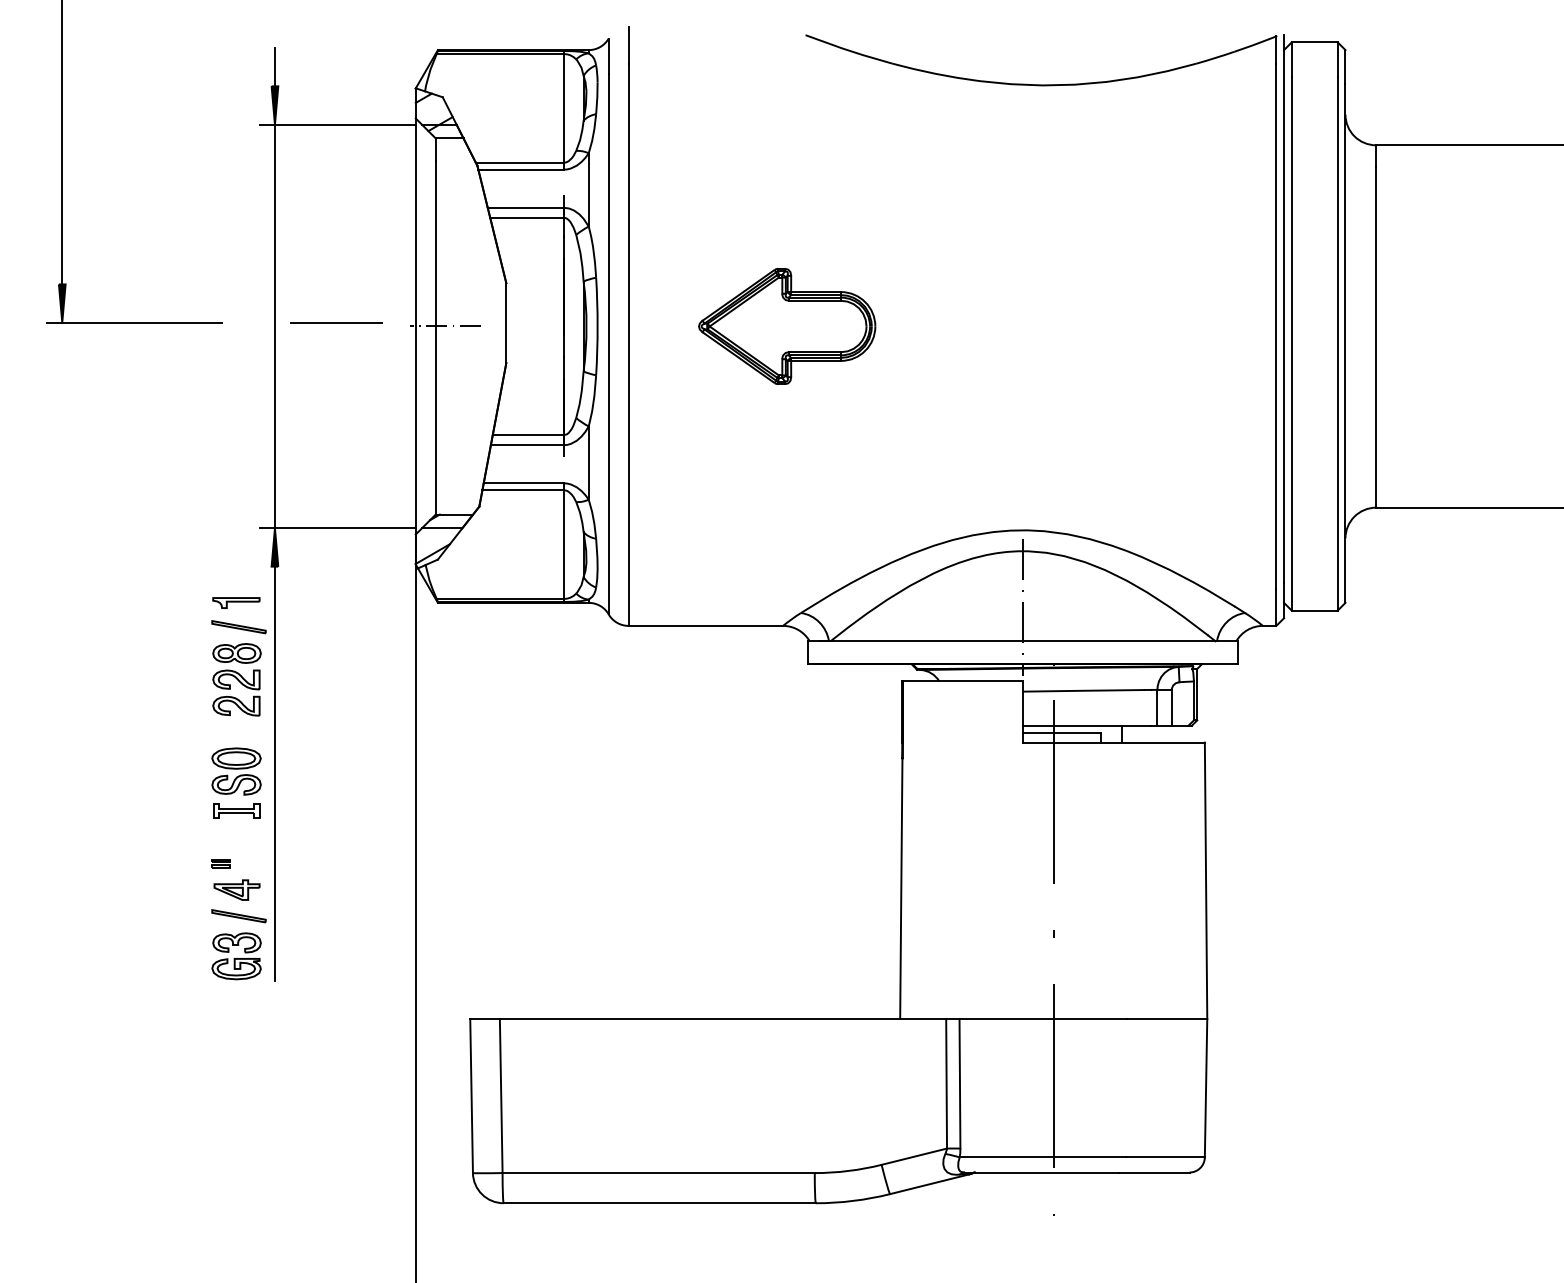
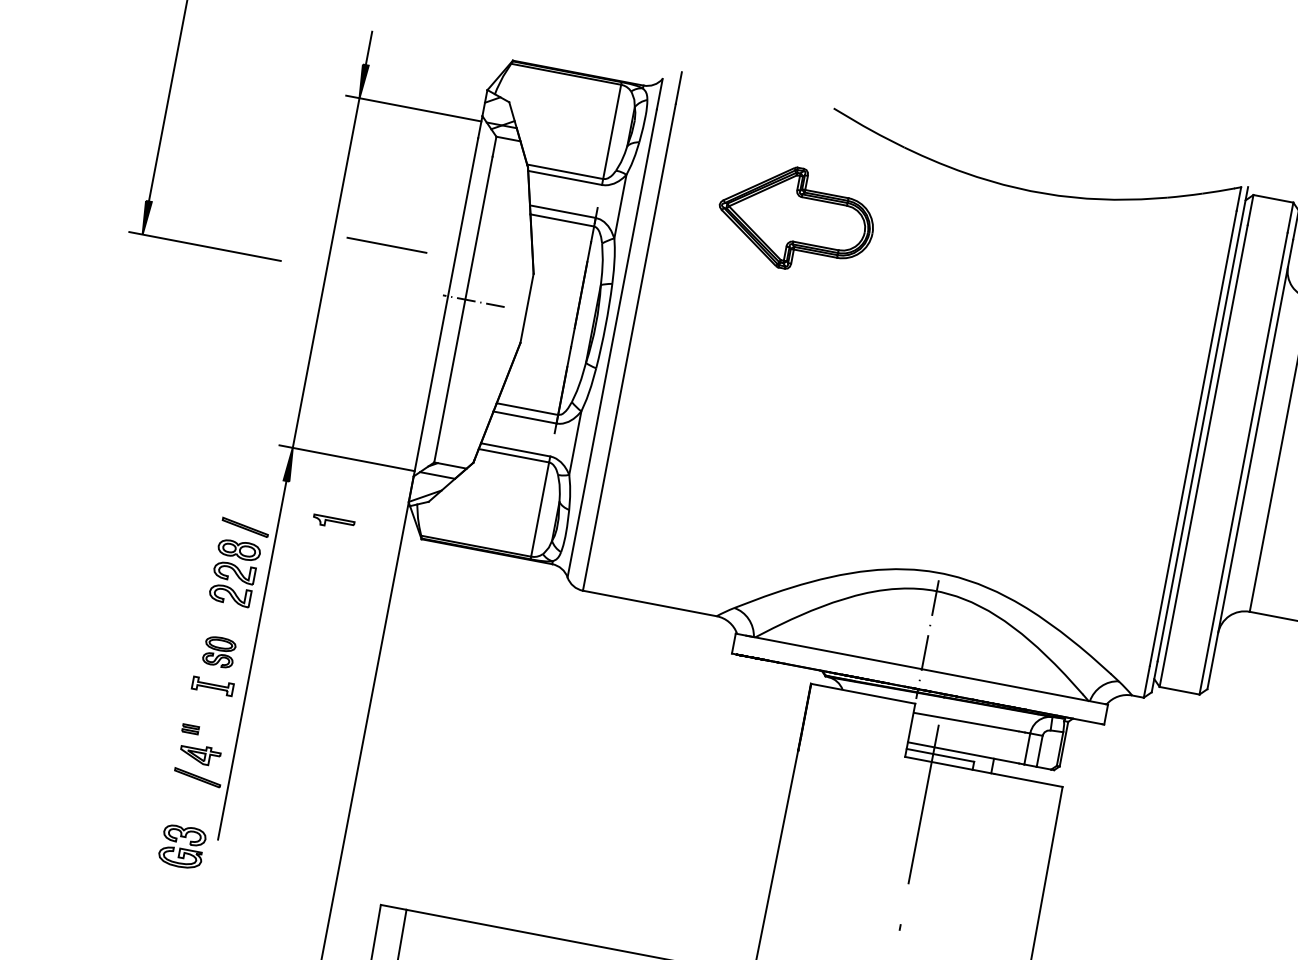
line: (336, 322) -> (386, 245), moved
part: (787, 326) -> (796, 219), moved
part: (236, 602) -> (333, 522), moved
part: (236, 771) -> (219, 652), size x0.7
part: (236, 956) -> (182, 846), moved

